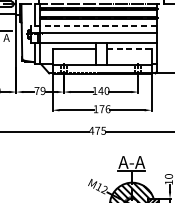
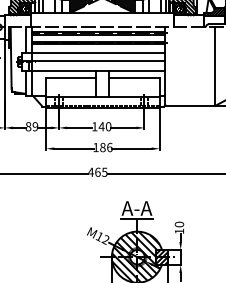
line: (93, 26) -> (93, 52), dashed -> solid
line: (128, 48) -> (133, 78), dashed -> solid
text: (36, 90) -> (28, 126), 79 -> 89
text: (101, 109) -> (102, 147), 176 -> 186
text: (97, 130) -> (97, 171), 475 -> 465

